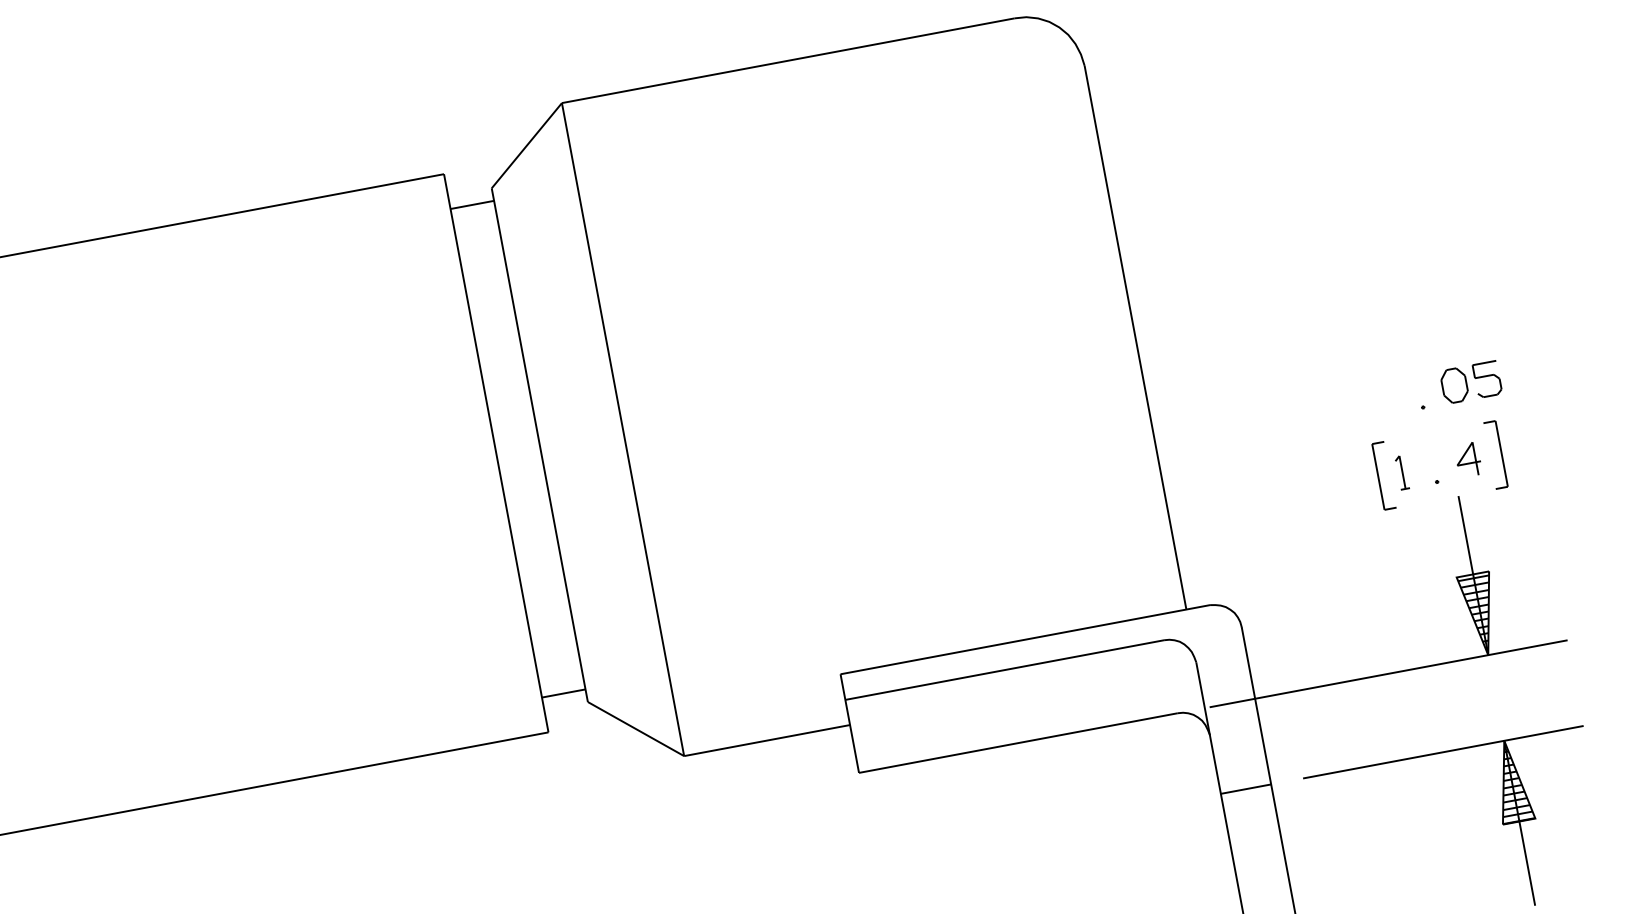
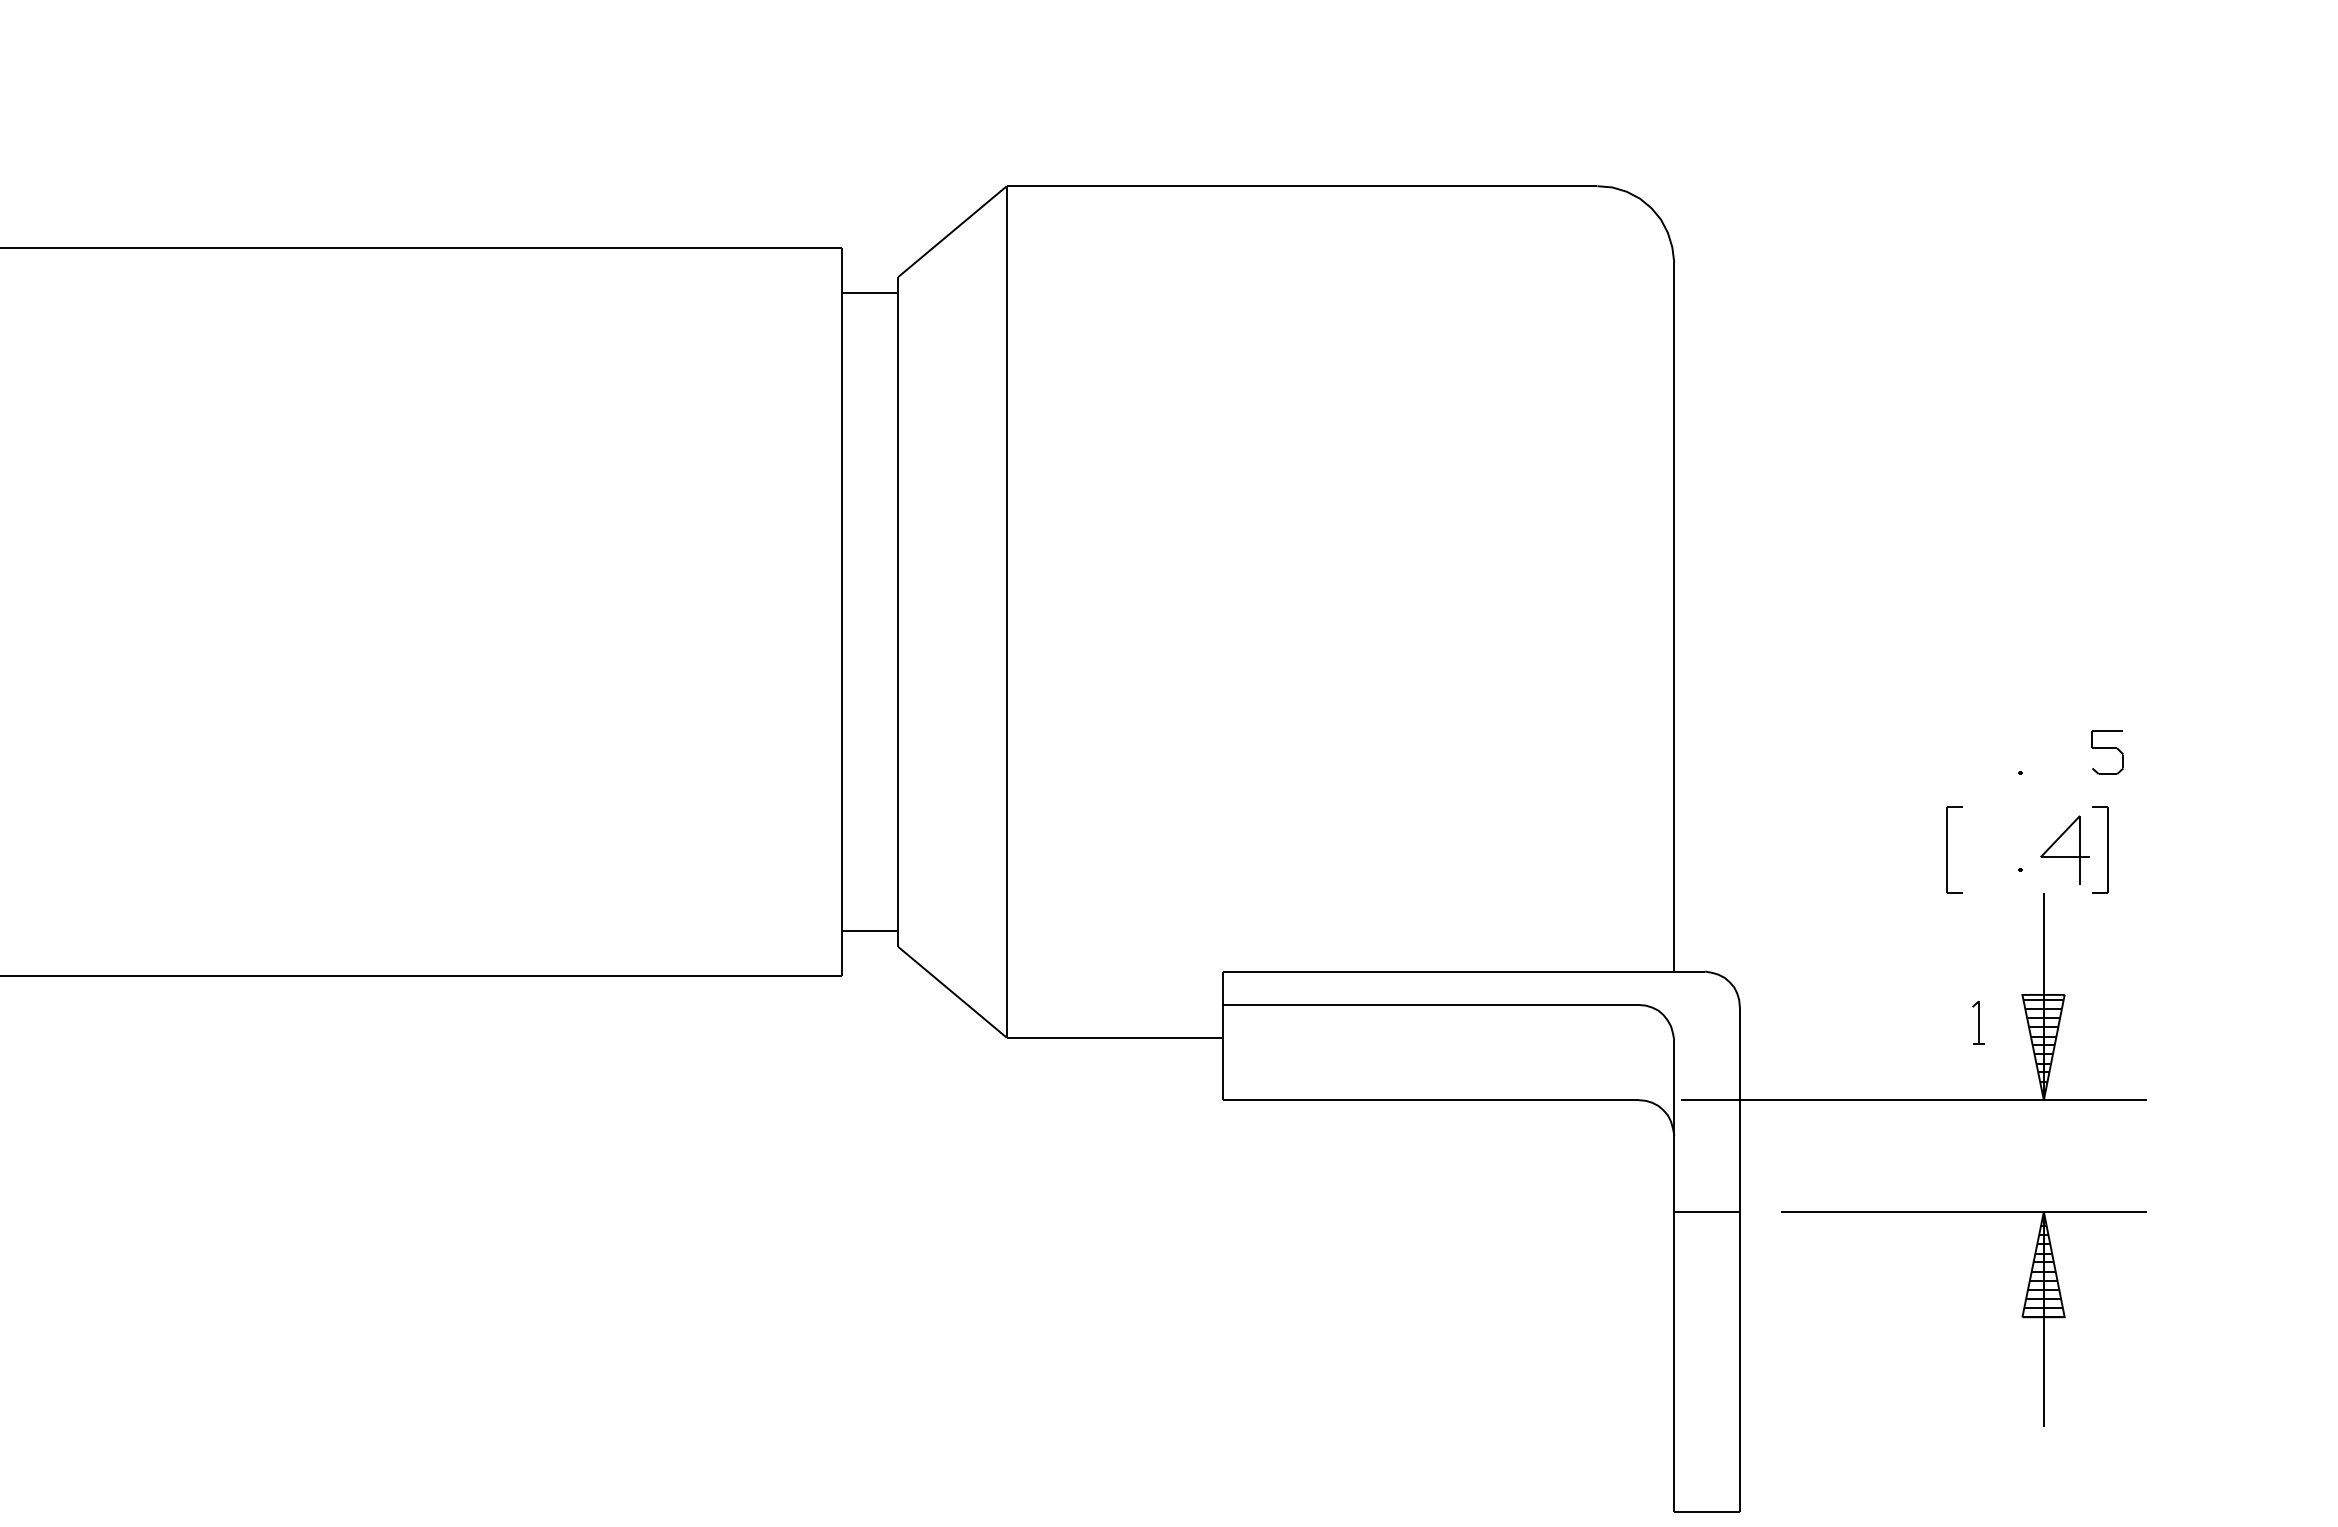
part: (1454, 385) -> (2064, 752), removed
part: (1467, 459) -> (2064, 848), size x1.6
part: (1402, 472) -> (1978, 1022), moved

